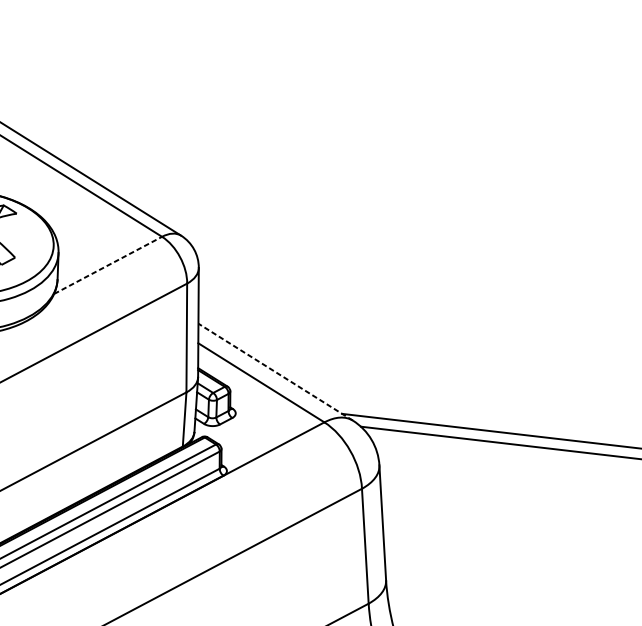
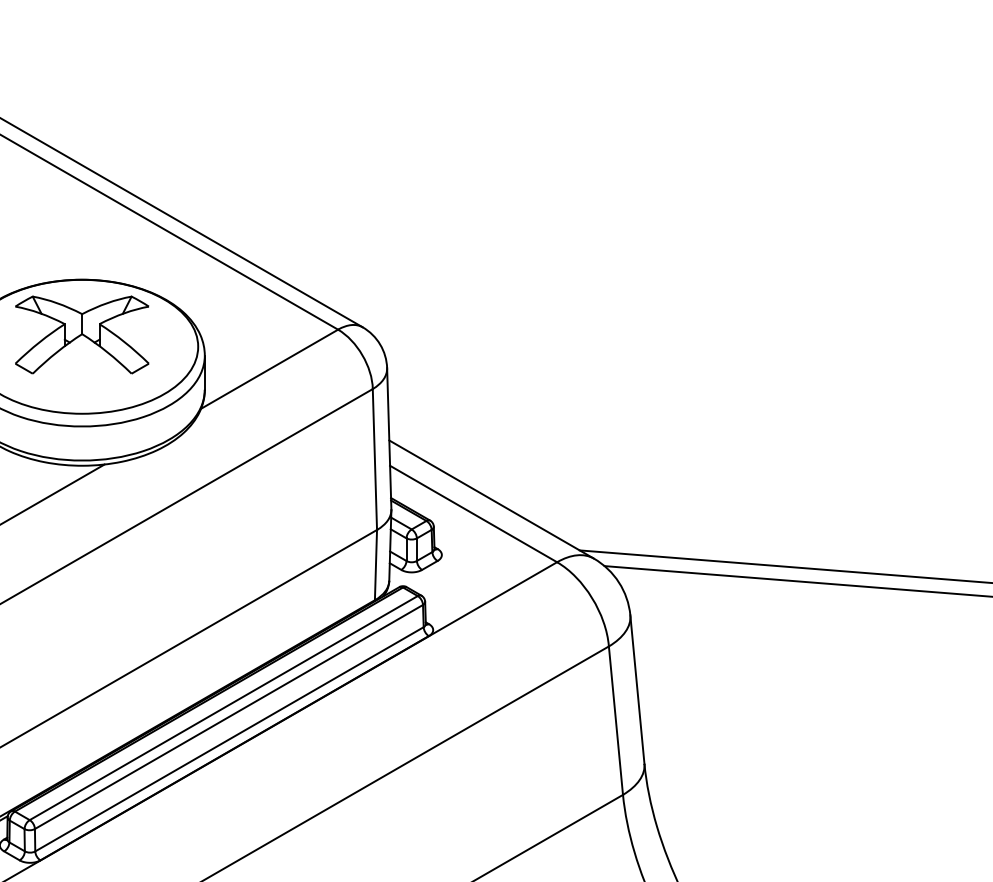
line: (108, 265) -> (270, 369), dashed -> solid
line: (275, 372) -> (491, 499), dashed -> solid

